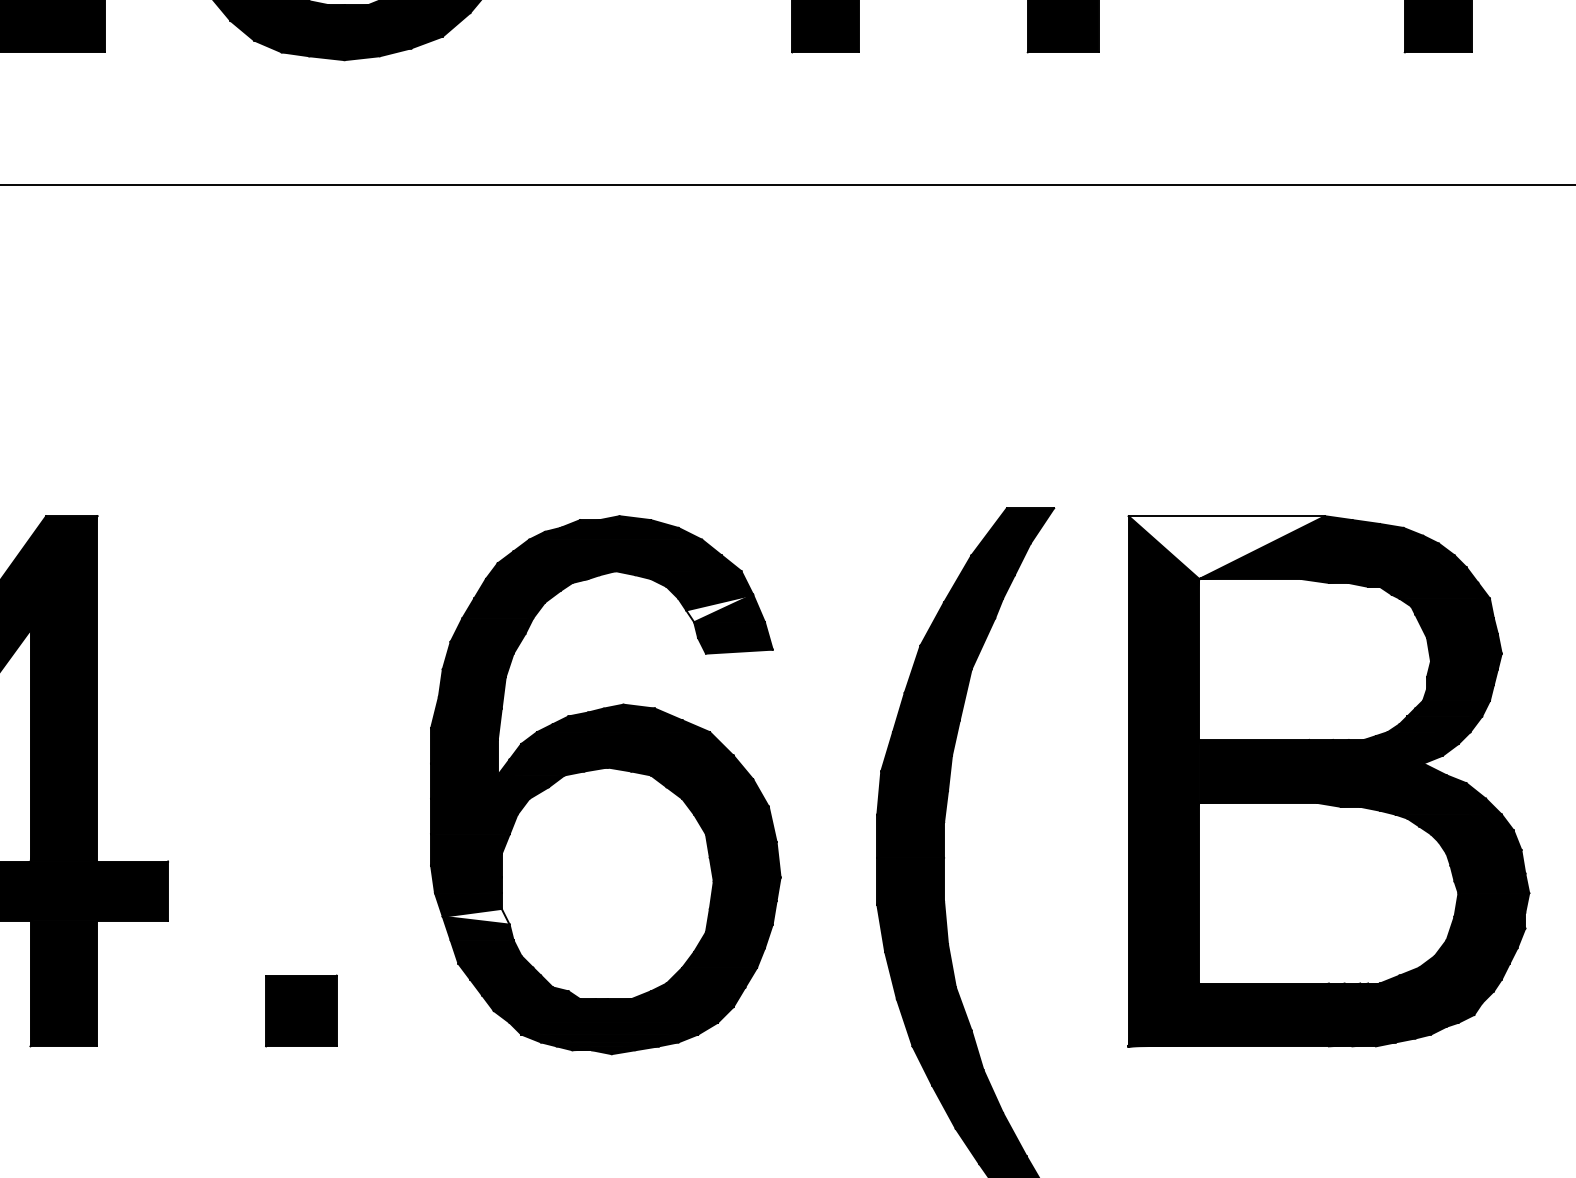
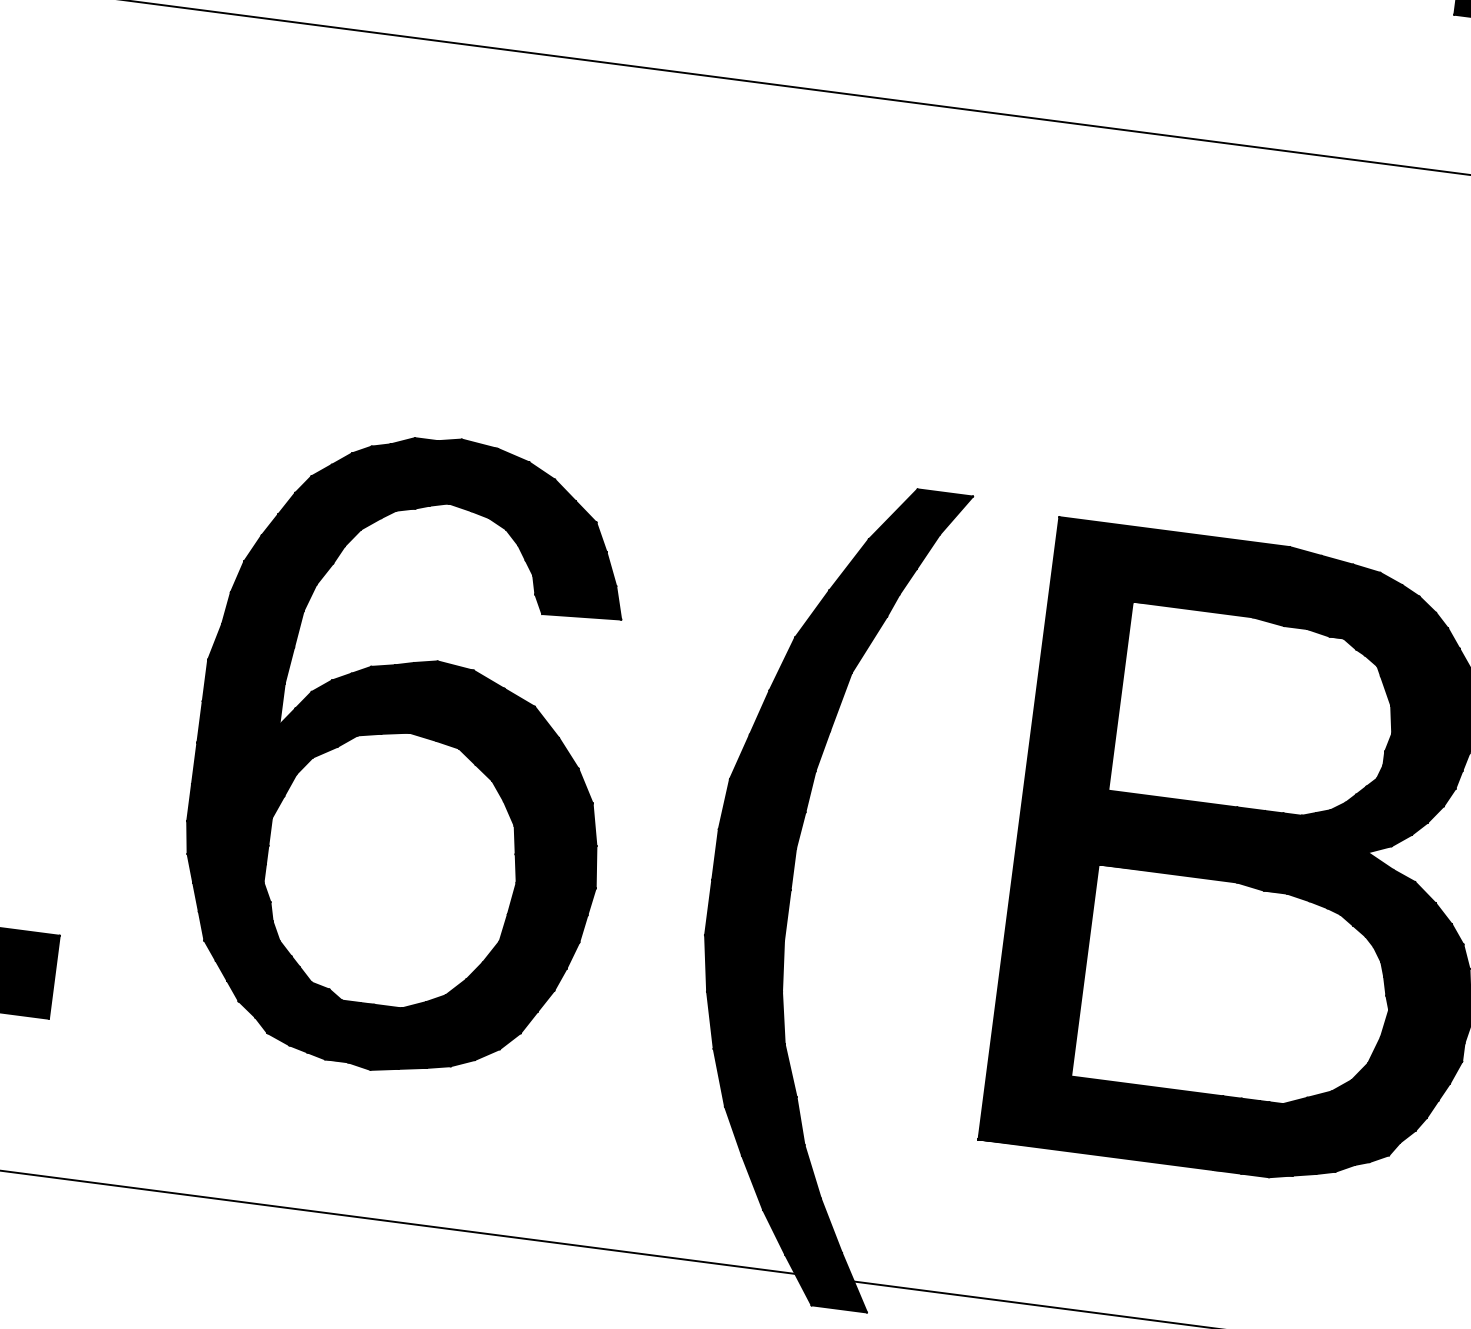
fill: (1226, 547) -> (1169, 568), added
fill: (719, 608) -> (564, 563), added
fill: (475, 916) -> (231, 887), added

